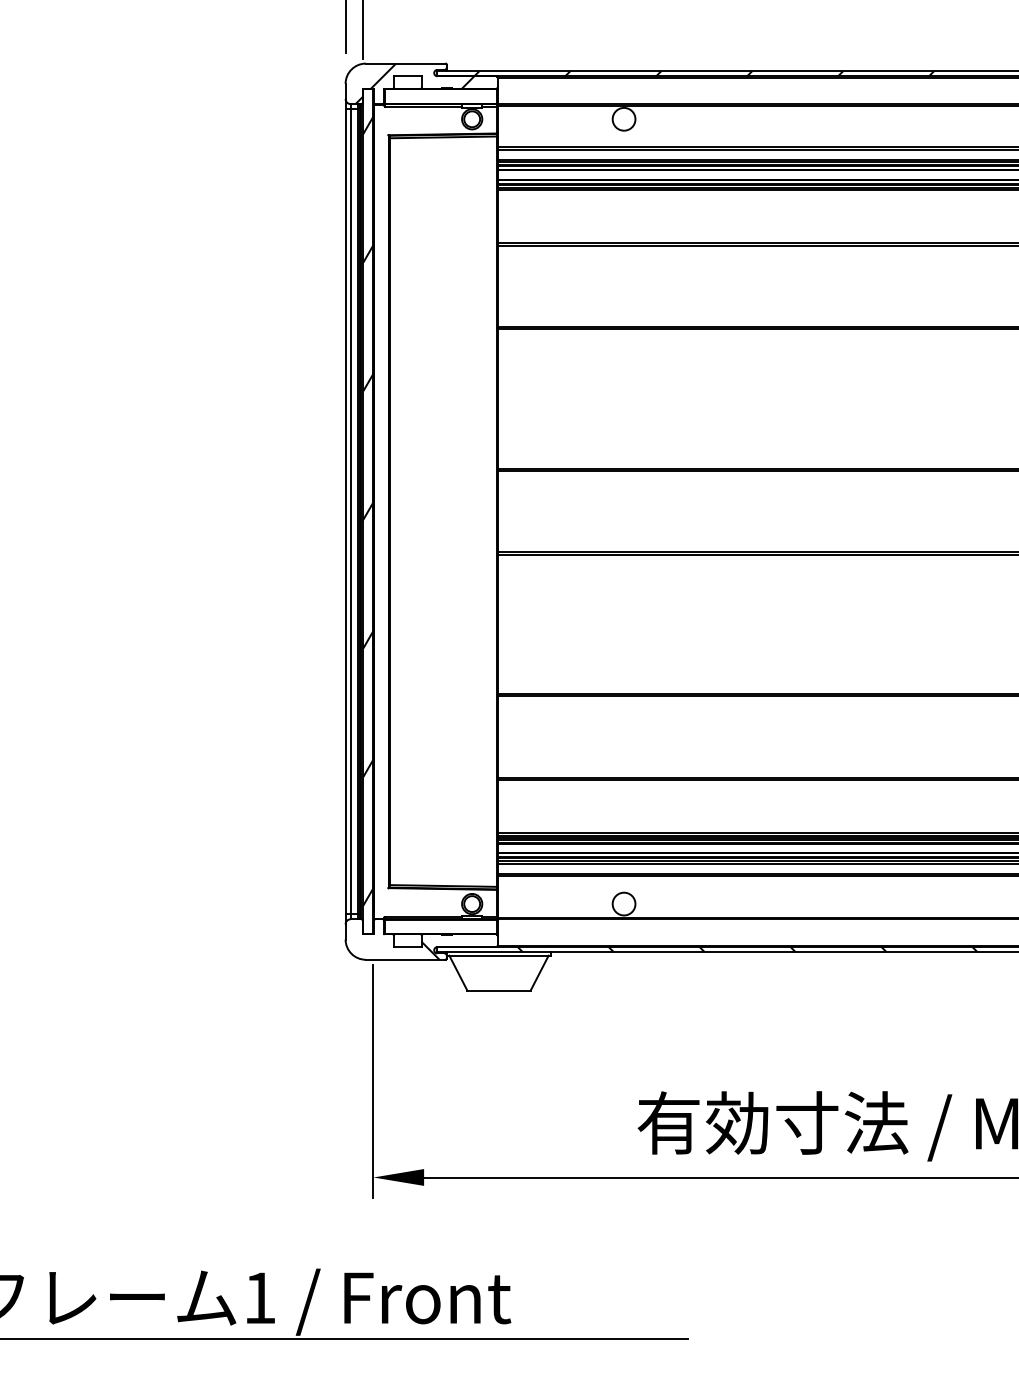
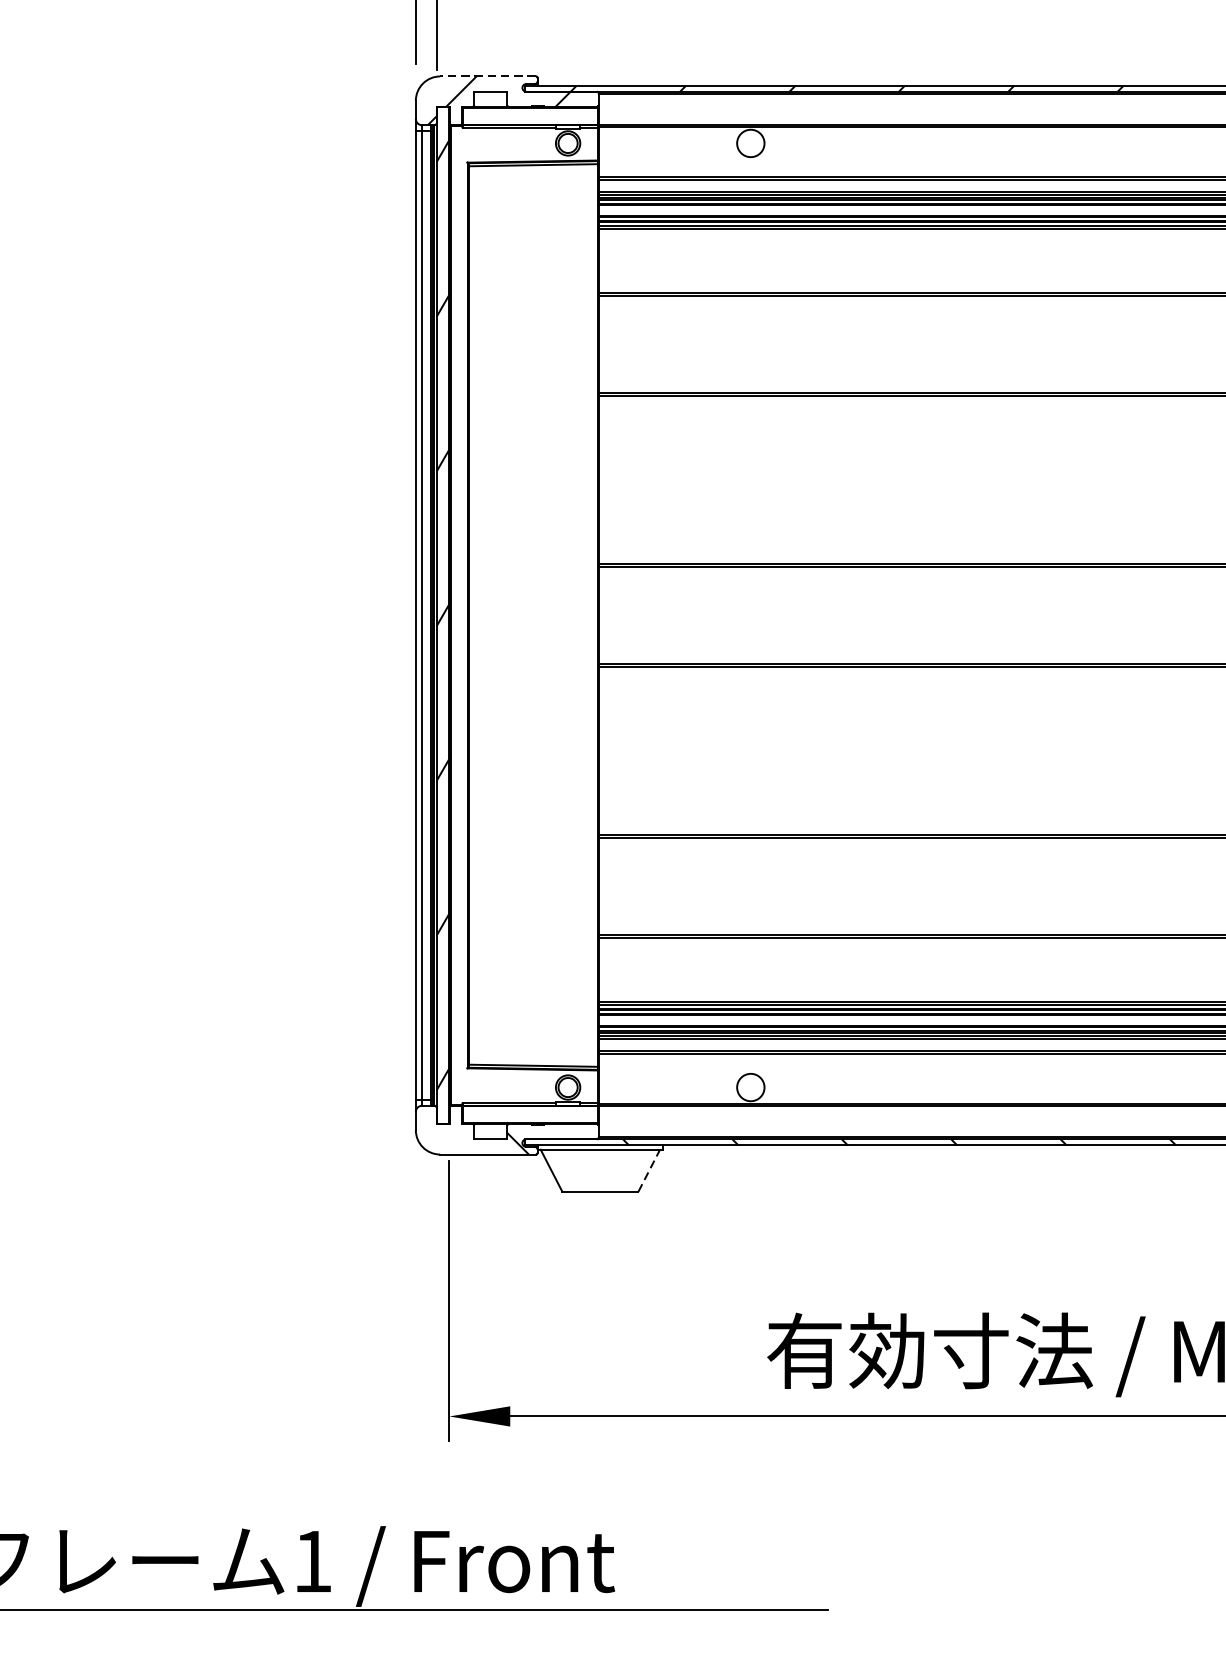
line: (405, 63) -> (487, 76), solid -> dashed
line: (539, 973) -> (649, 1171), solid -> dashed

